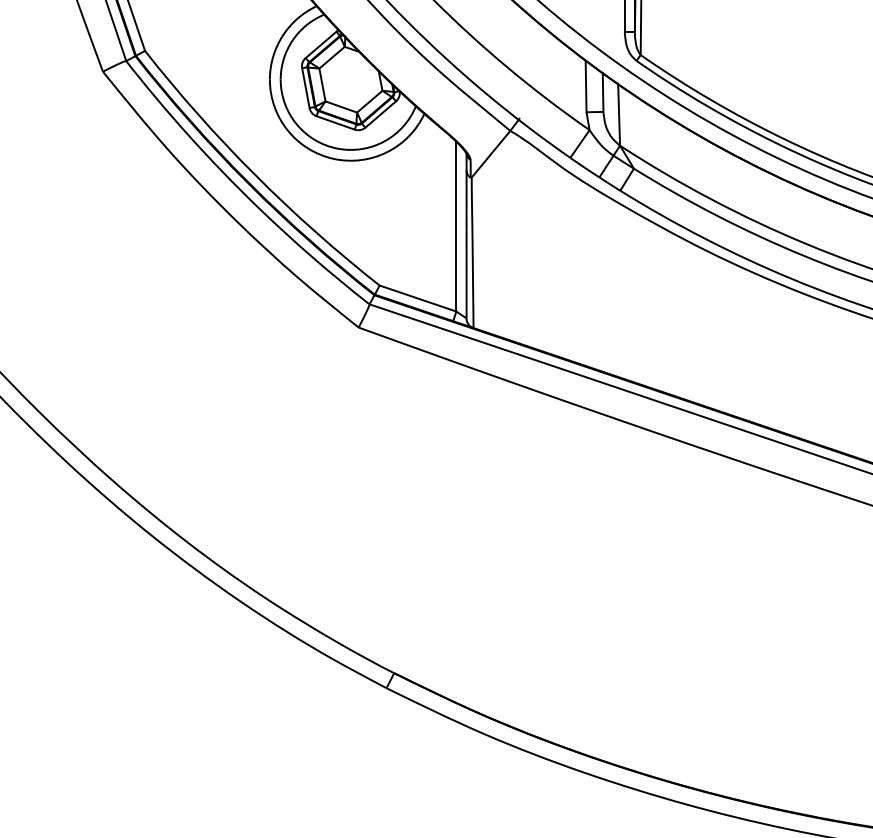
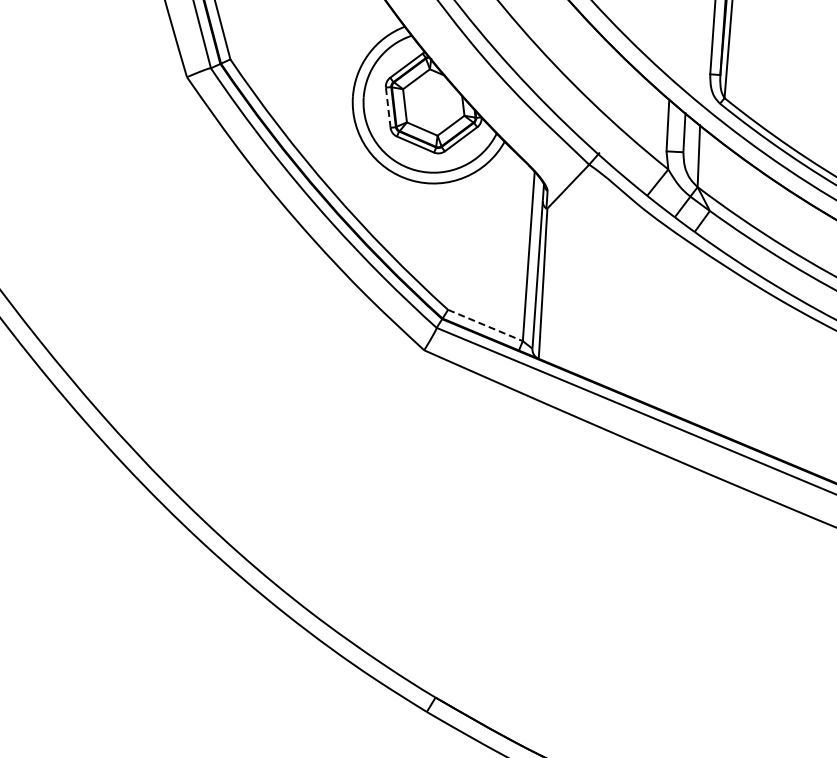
line: (305, 87) -> (387, 107), solid -> dashed
line: (418, 298) -> (485, 325), solid -> dashed

